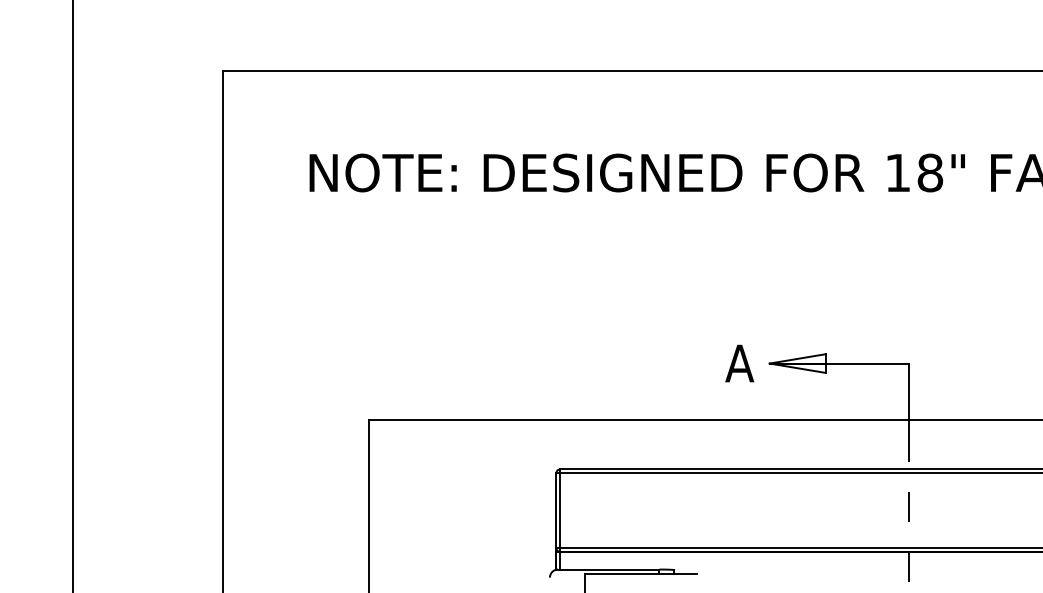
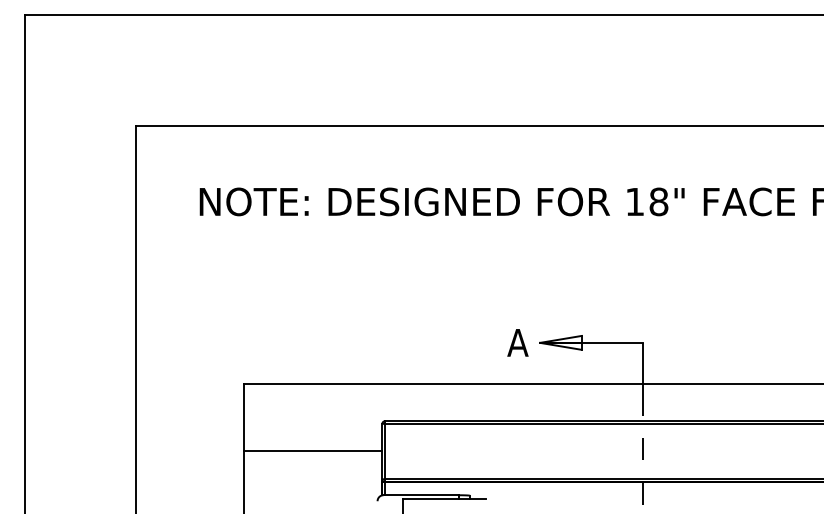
line: (461, 509) -> (312, 450), added

